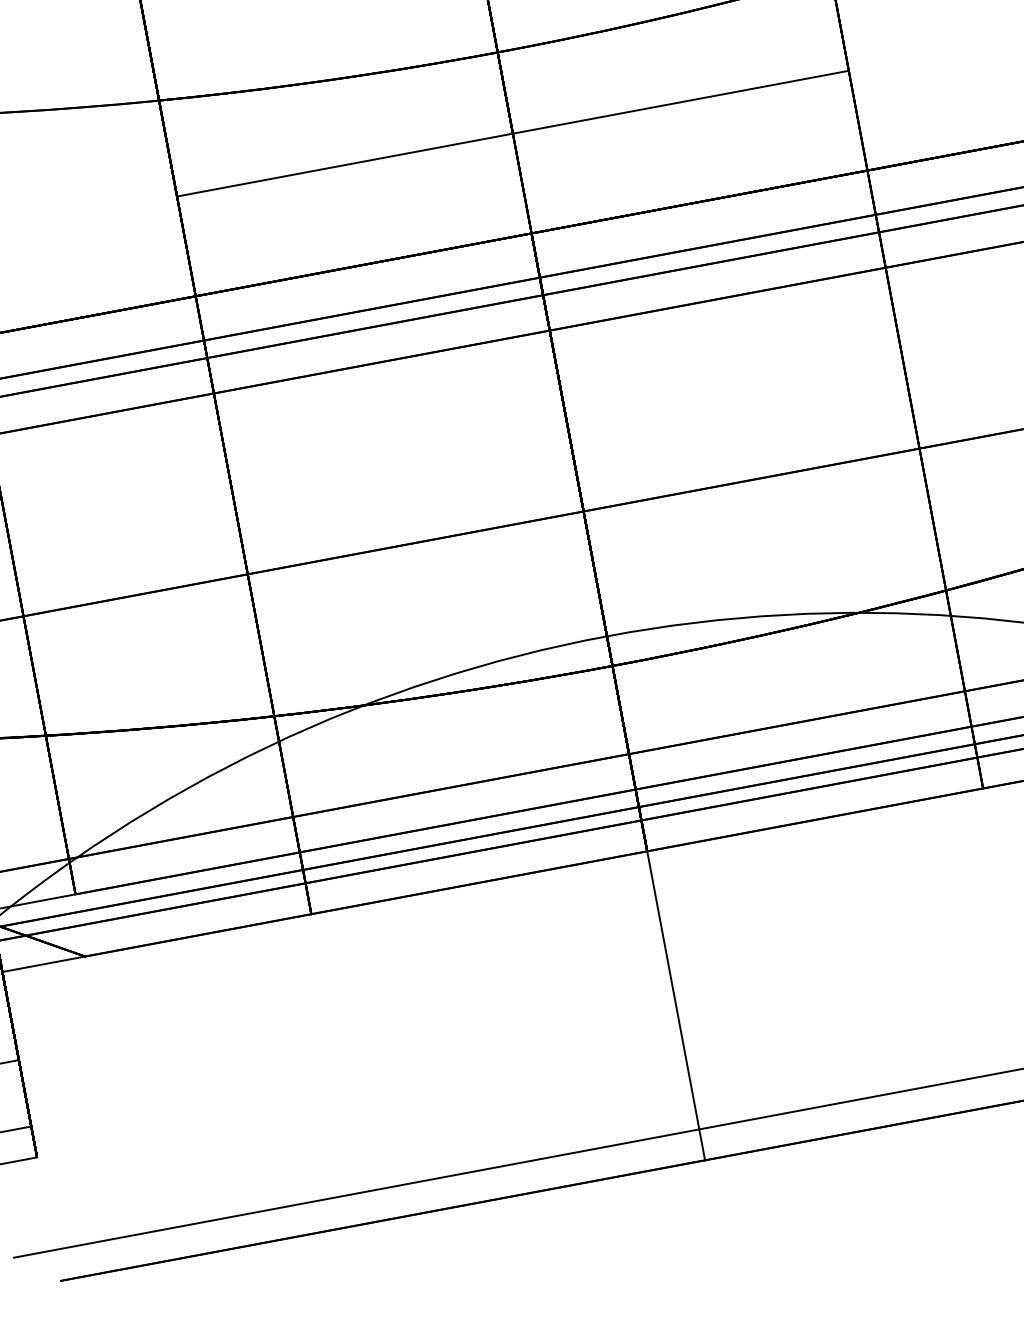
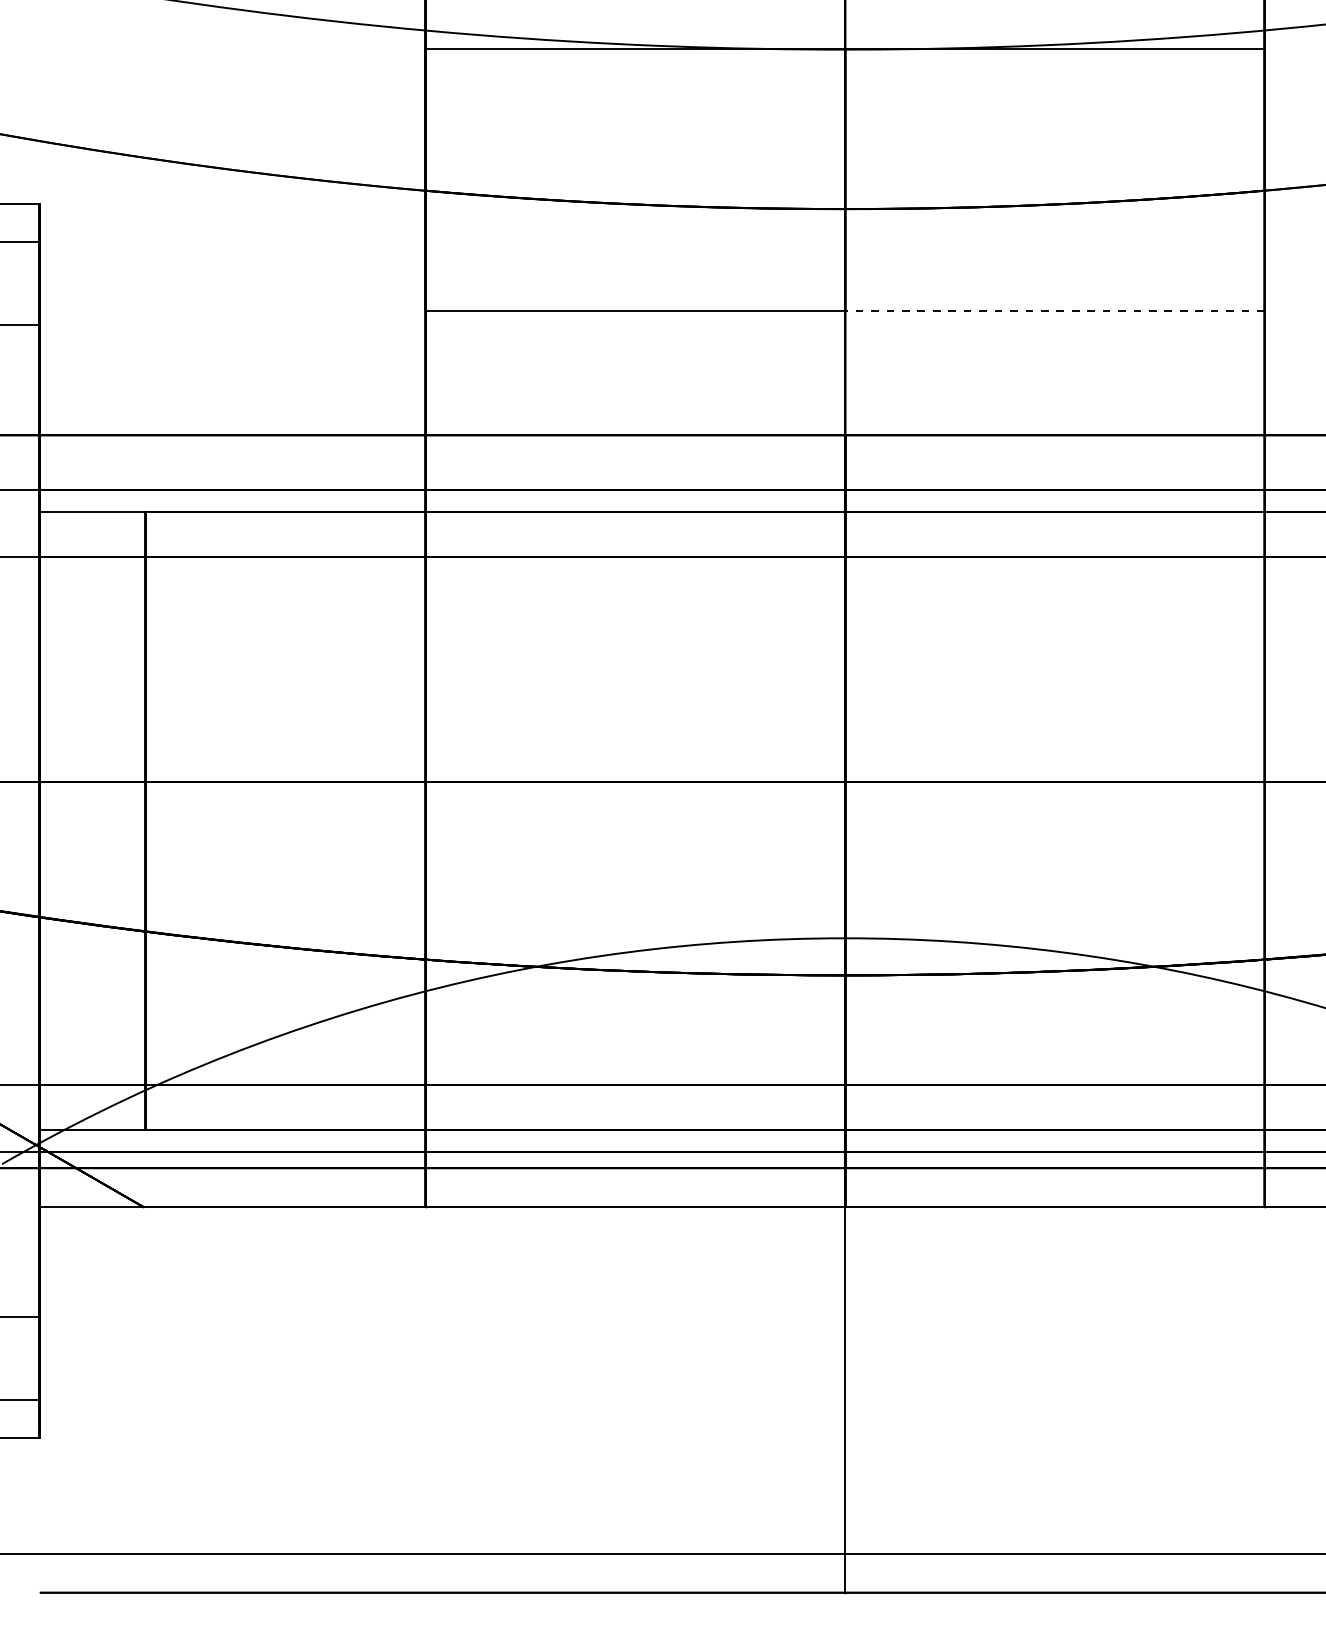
line: (680, 102) -> (1054, 310), solid -> dashed

